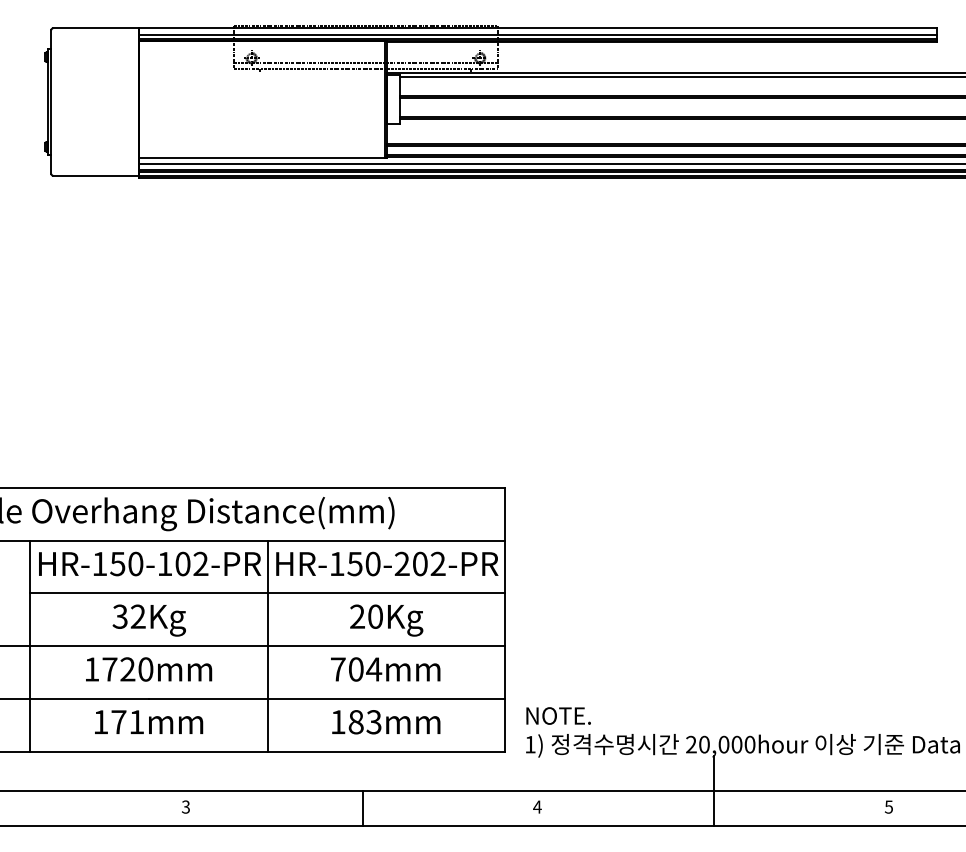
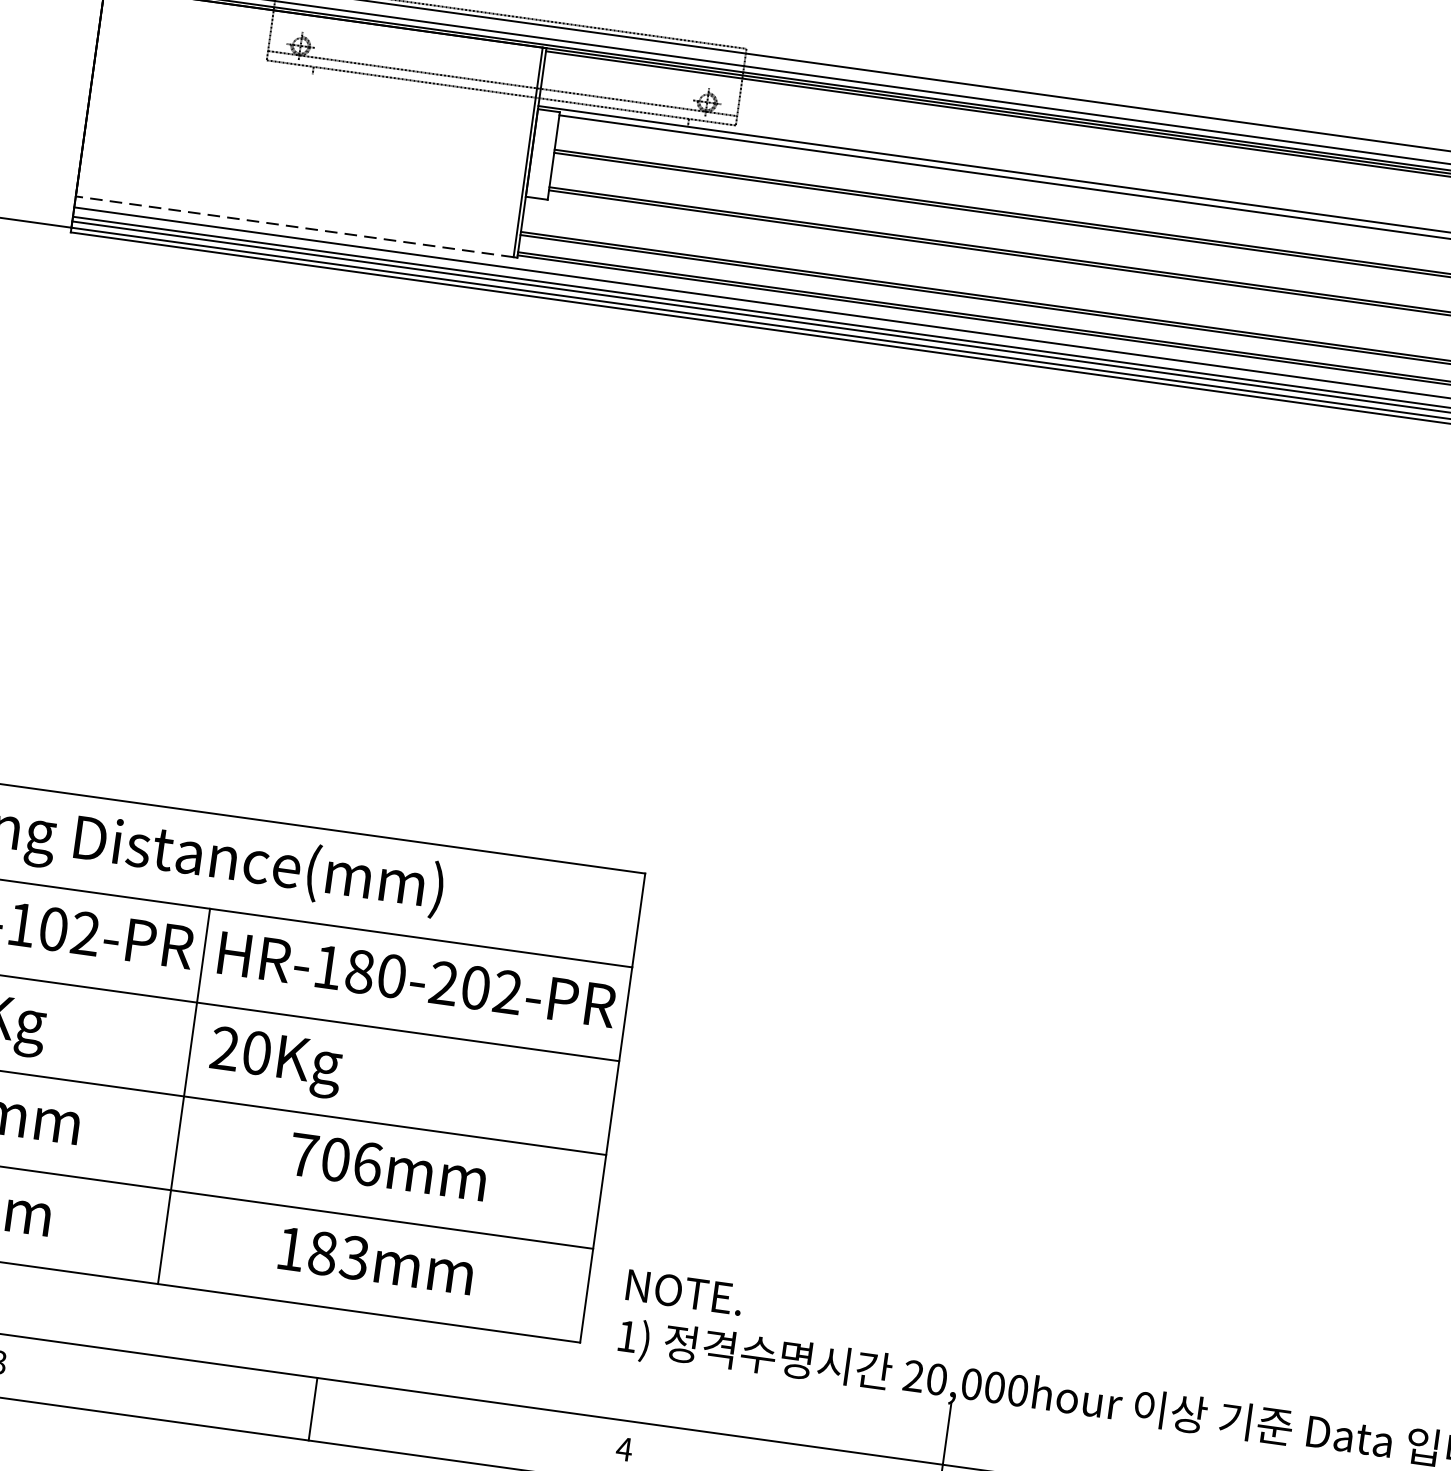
line: (261, 158) -> (293, 227), solid -> dashed
text: (354, 563) -> (359, 970), HR-150-202-PR -> HR-180-202-PR
text: (386, 620) -> (275, 1062), moved
text: (374, 669) -> (368, 1164), 704mm -> 706mm

